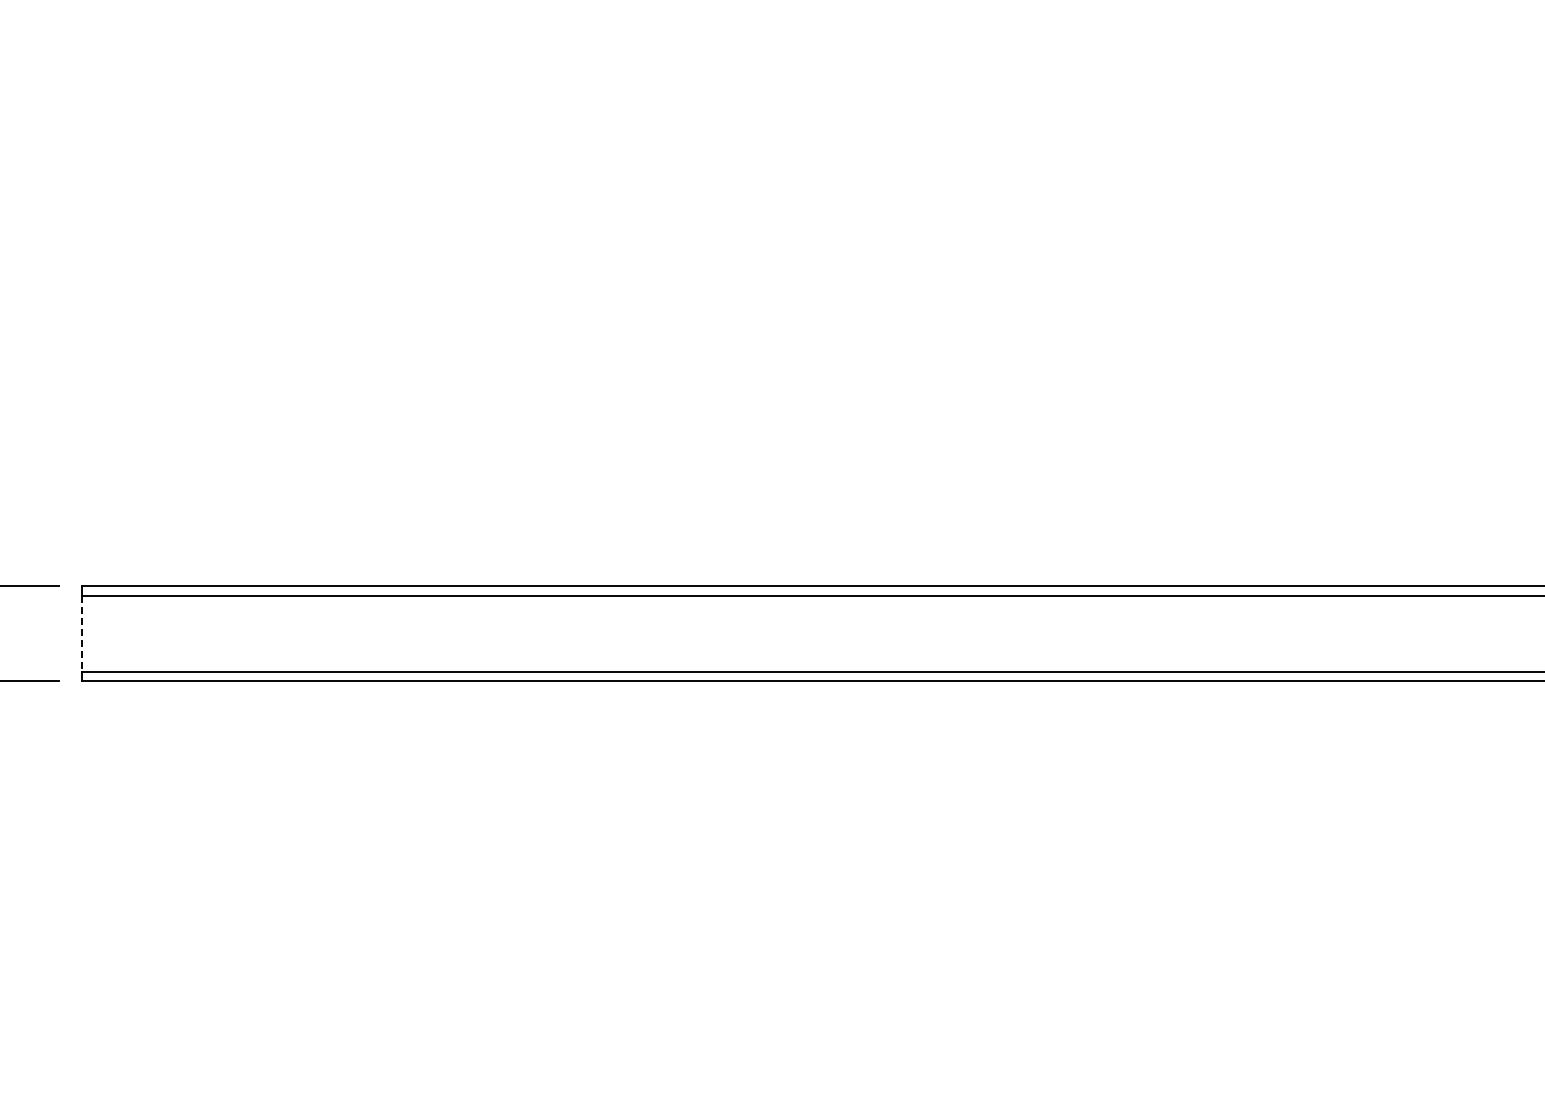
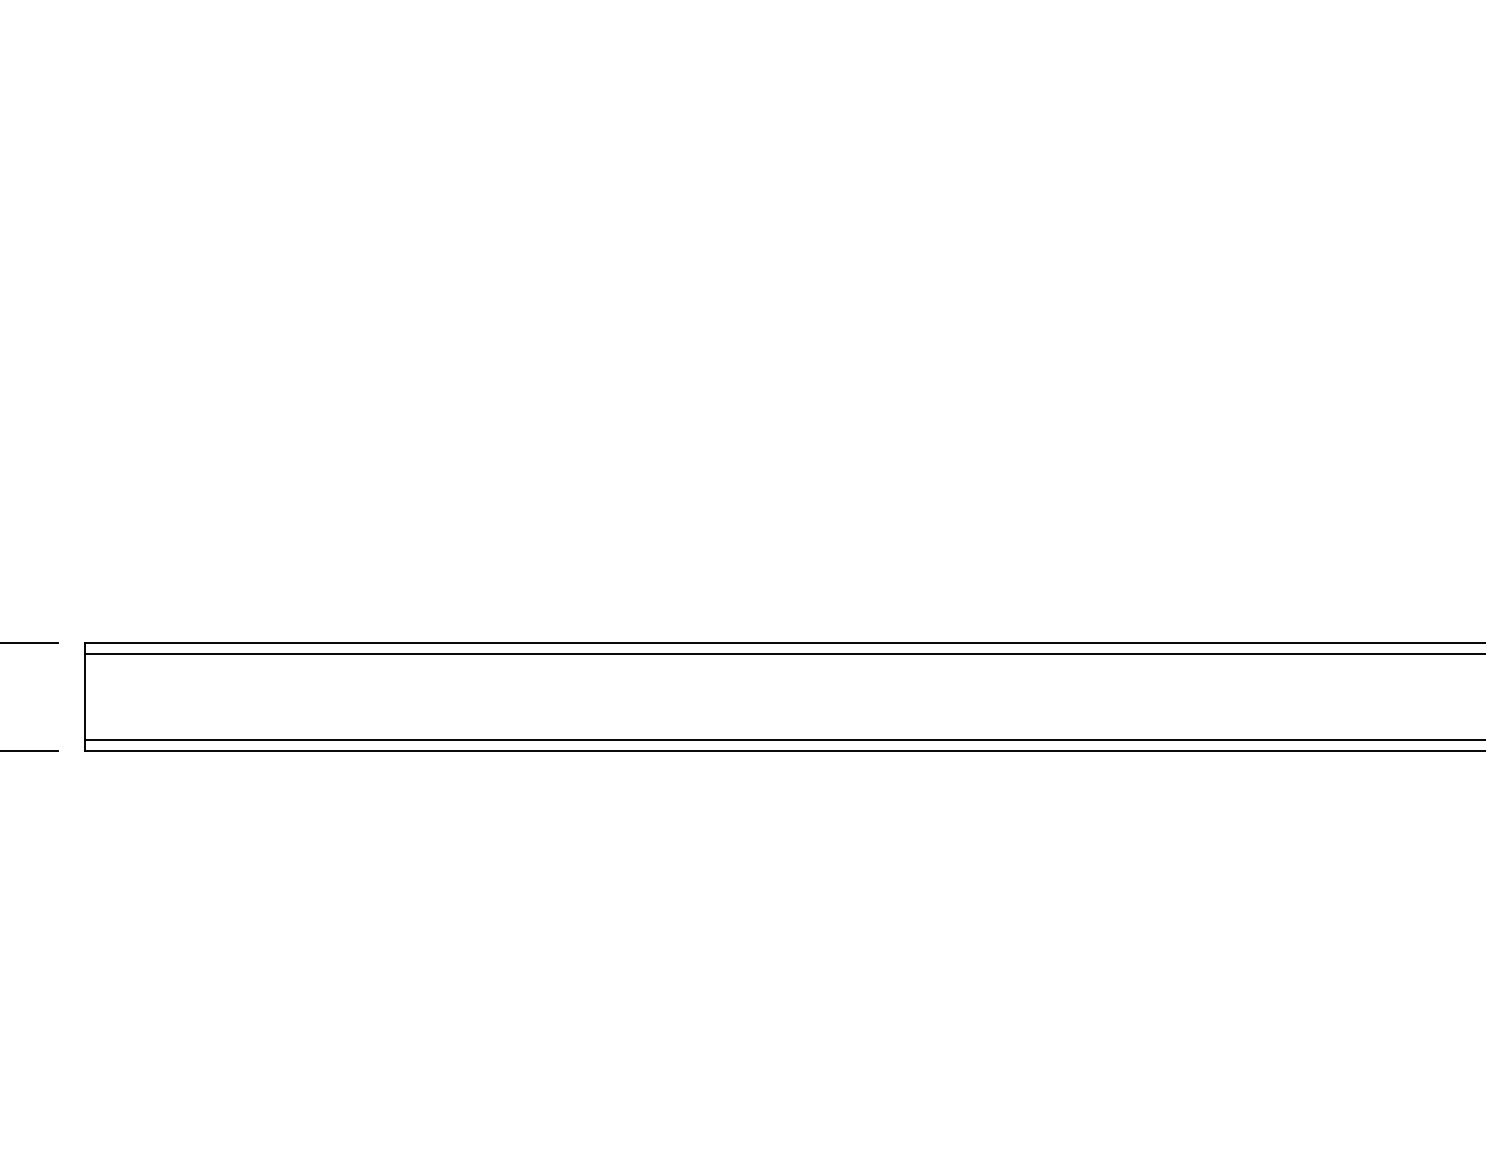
line: (82, 633) -> (85, 696), dashed -> solid

